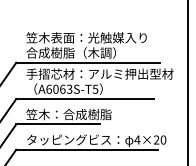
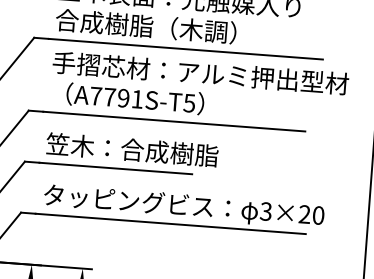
text: (59, 88) -> (117, 96), A6063S-T5 -> A7791S-T5
text: (137, 139) -> (266, 210), 4×20 -> 3×20

